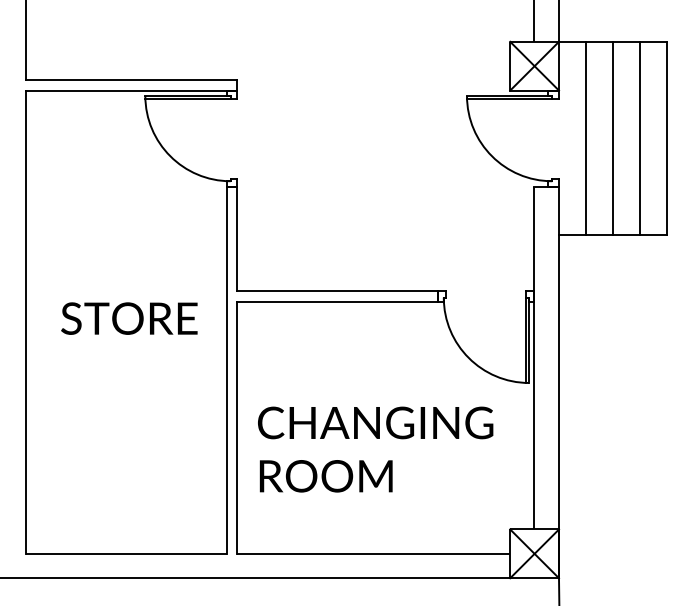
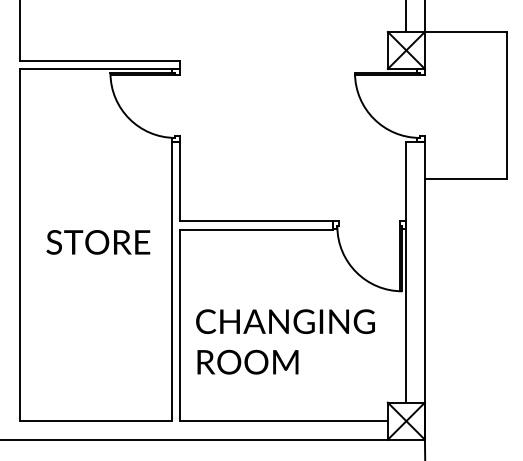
line: (586, 138) -> (445, 105), removed
line: (613, 138) -> (466, 105), removed
line: (640, 138) -> (486, 105), removed

